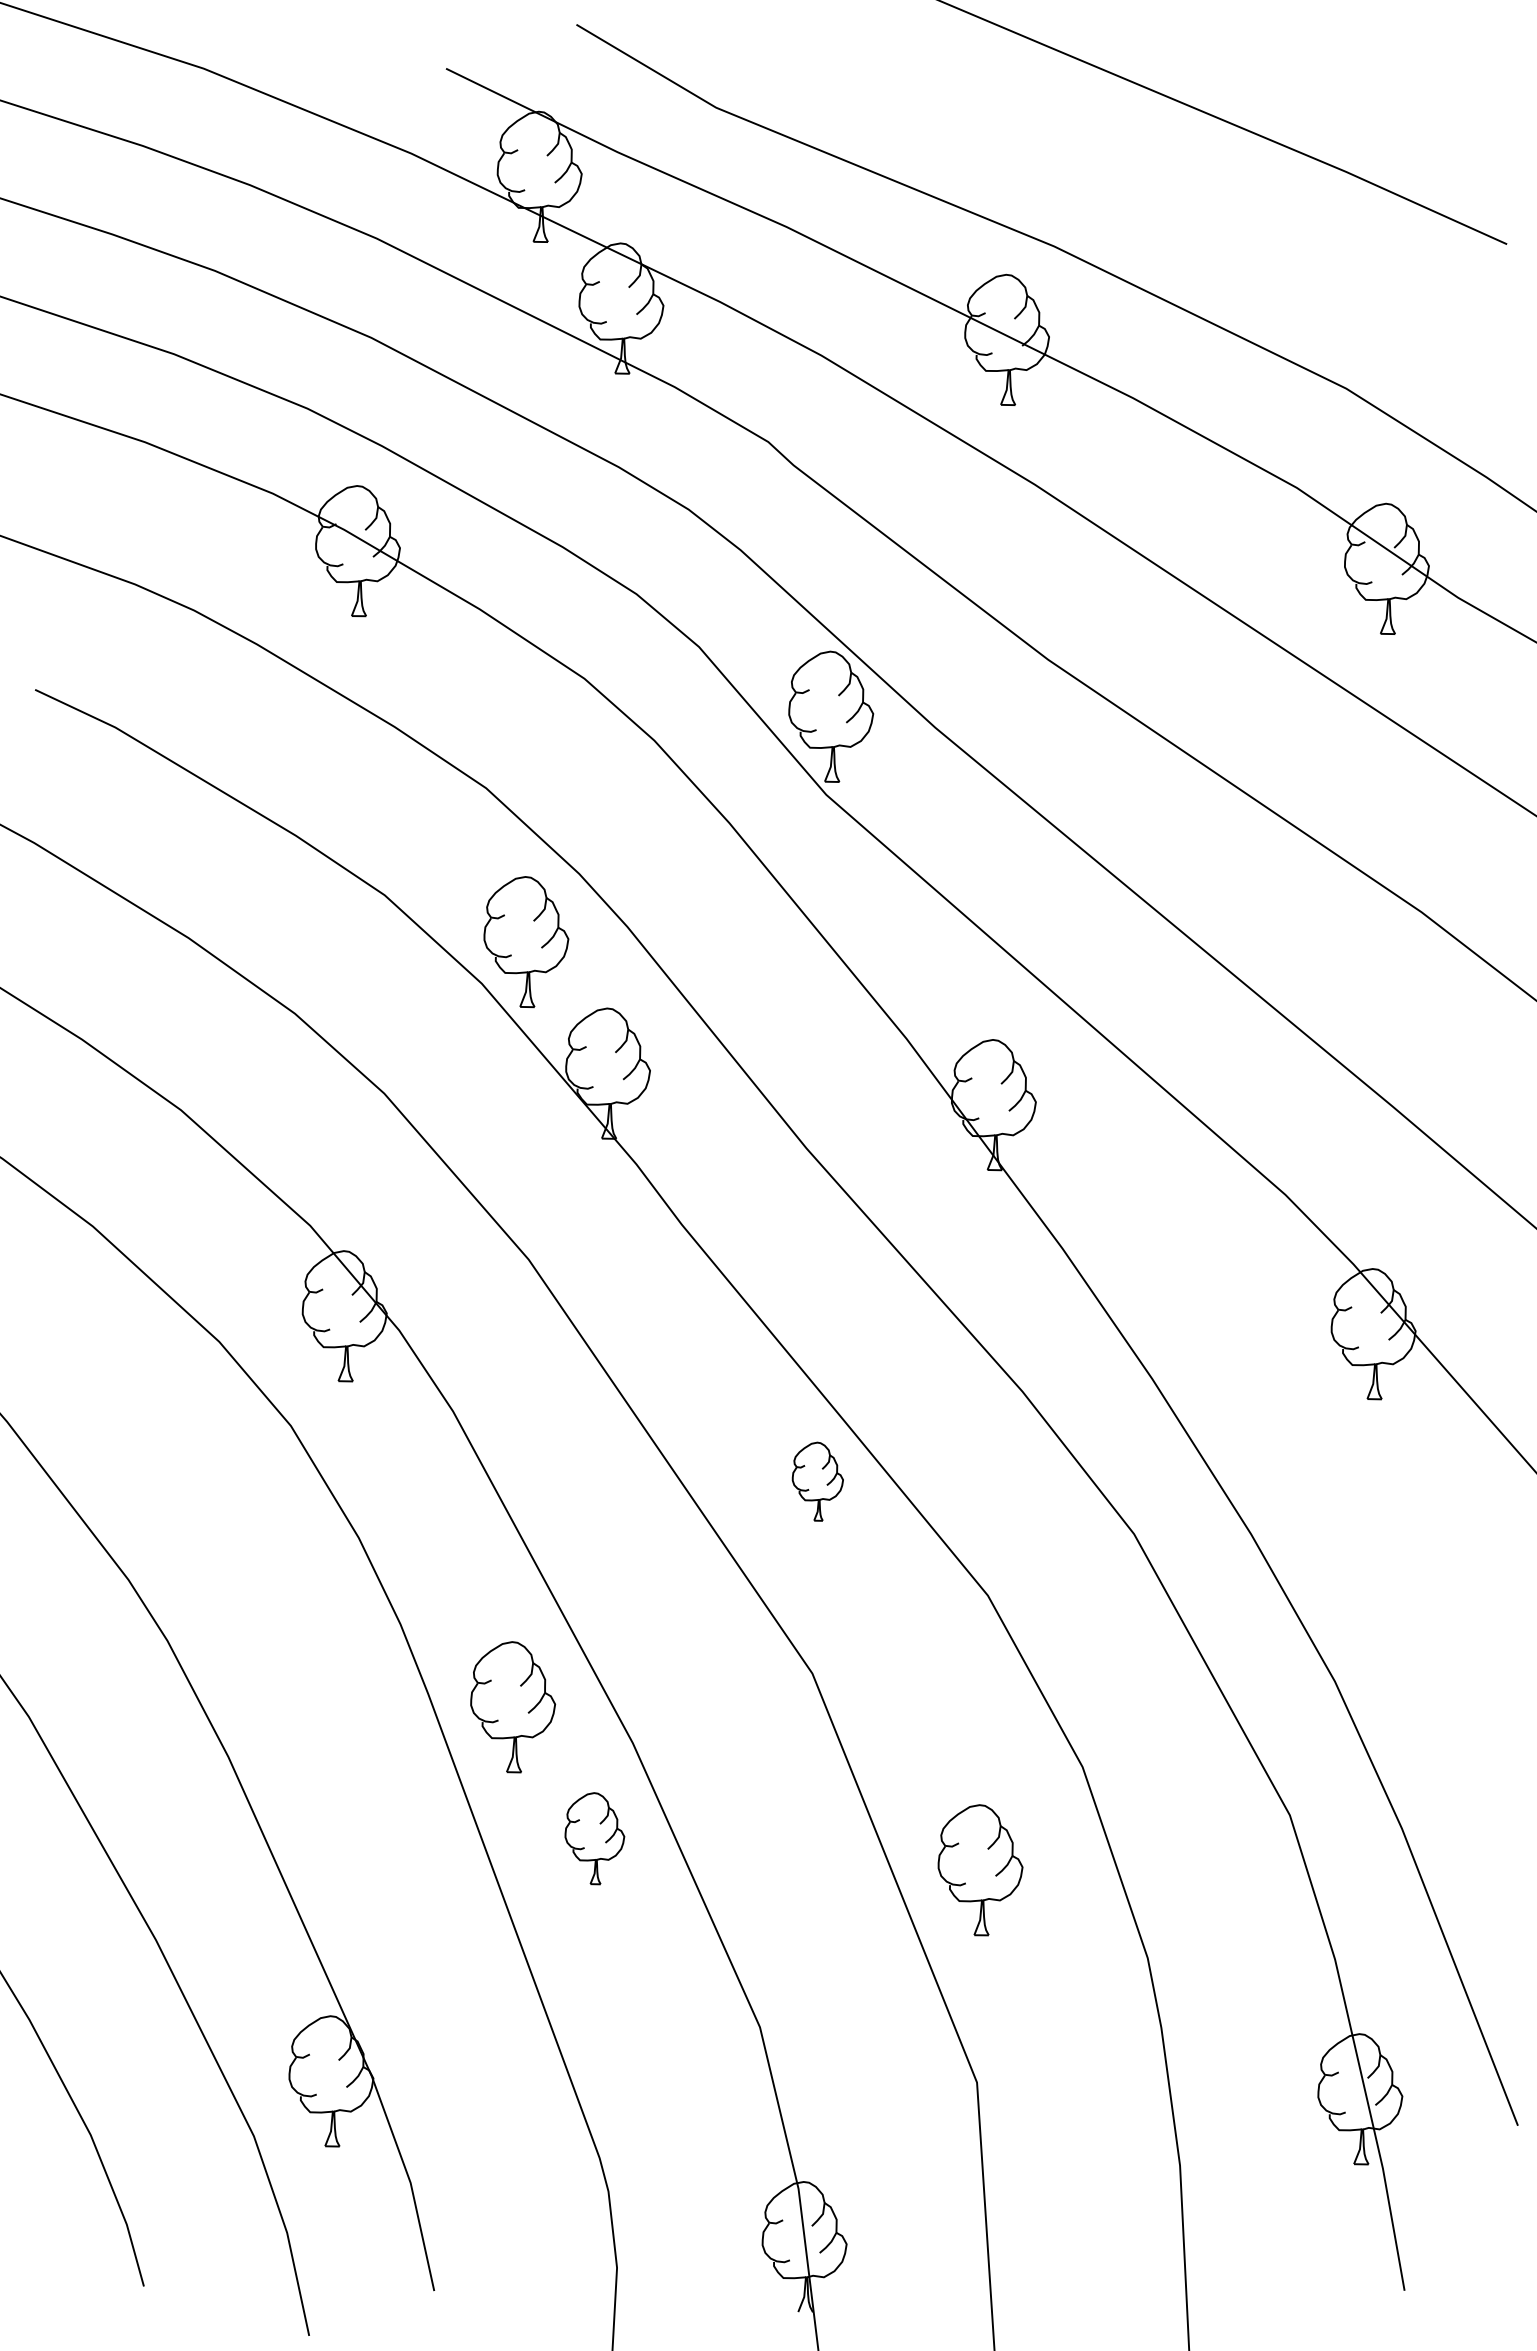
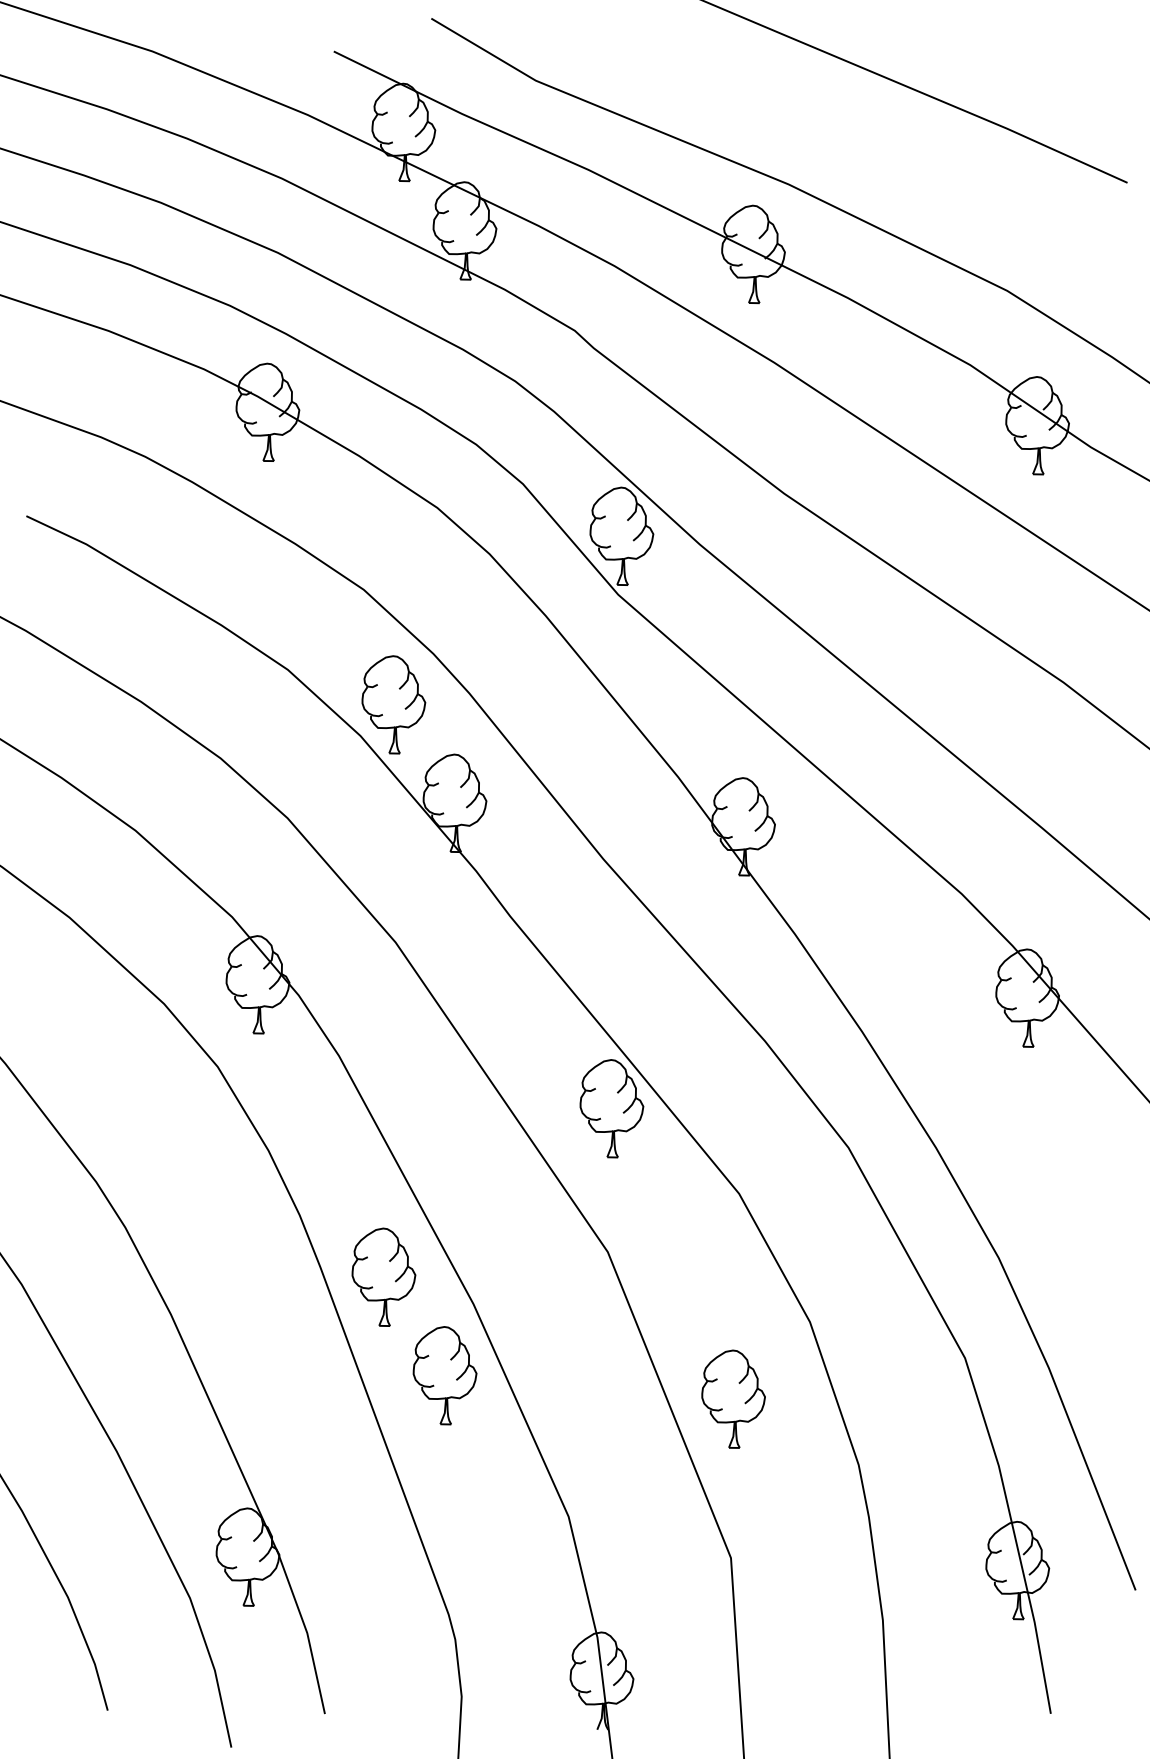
part: (817, 1481) -> (611, 1108), size x1.67
part: (594, 1838) -> (444, 1375), size x1.43

